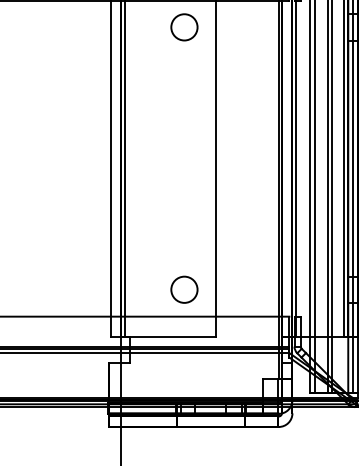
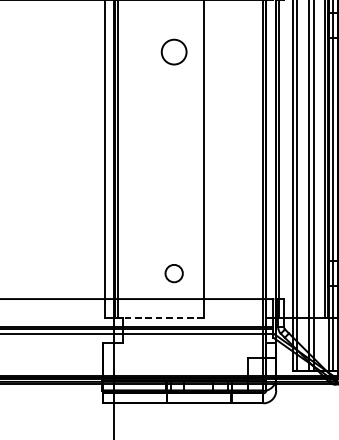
circle: (184, 27) -> (174, 52), moved
circle: (184, 289) -> (174, 273), size x0.7
line: (170, 337) -> (160, 318), solid -> dashed

